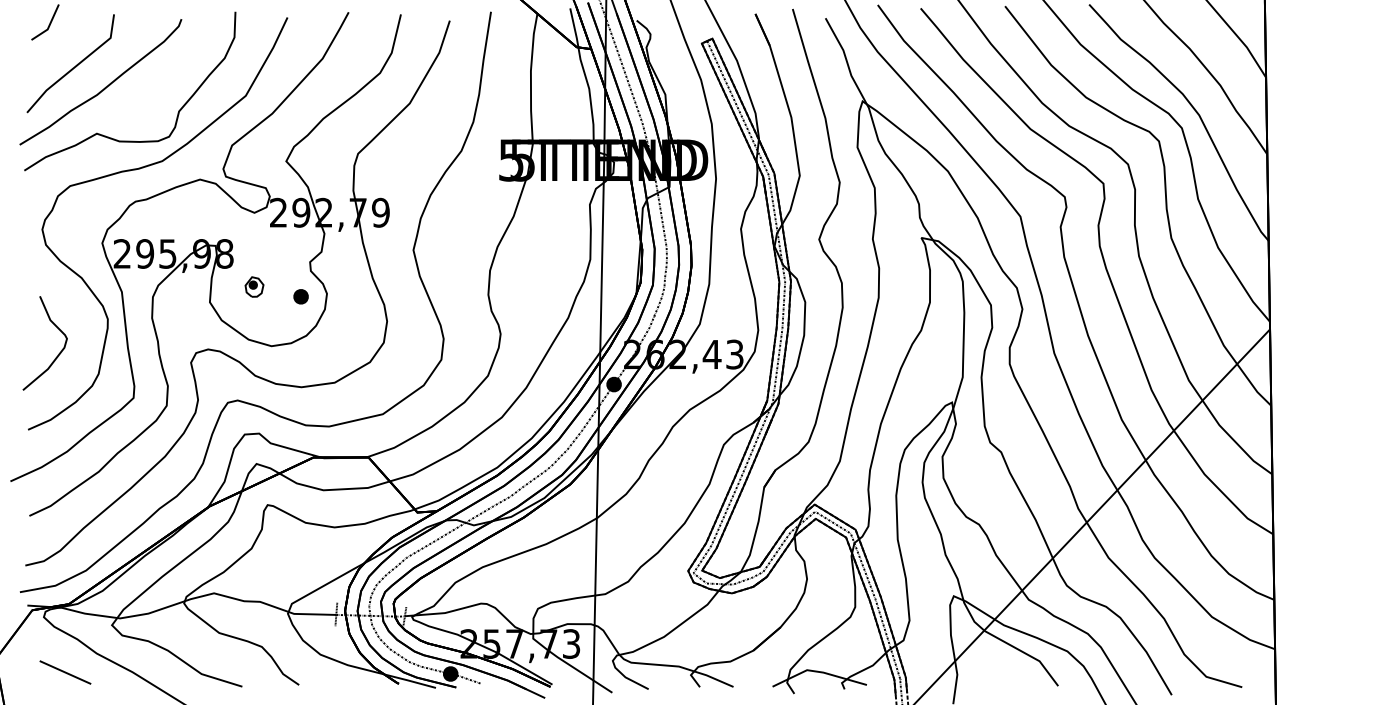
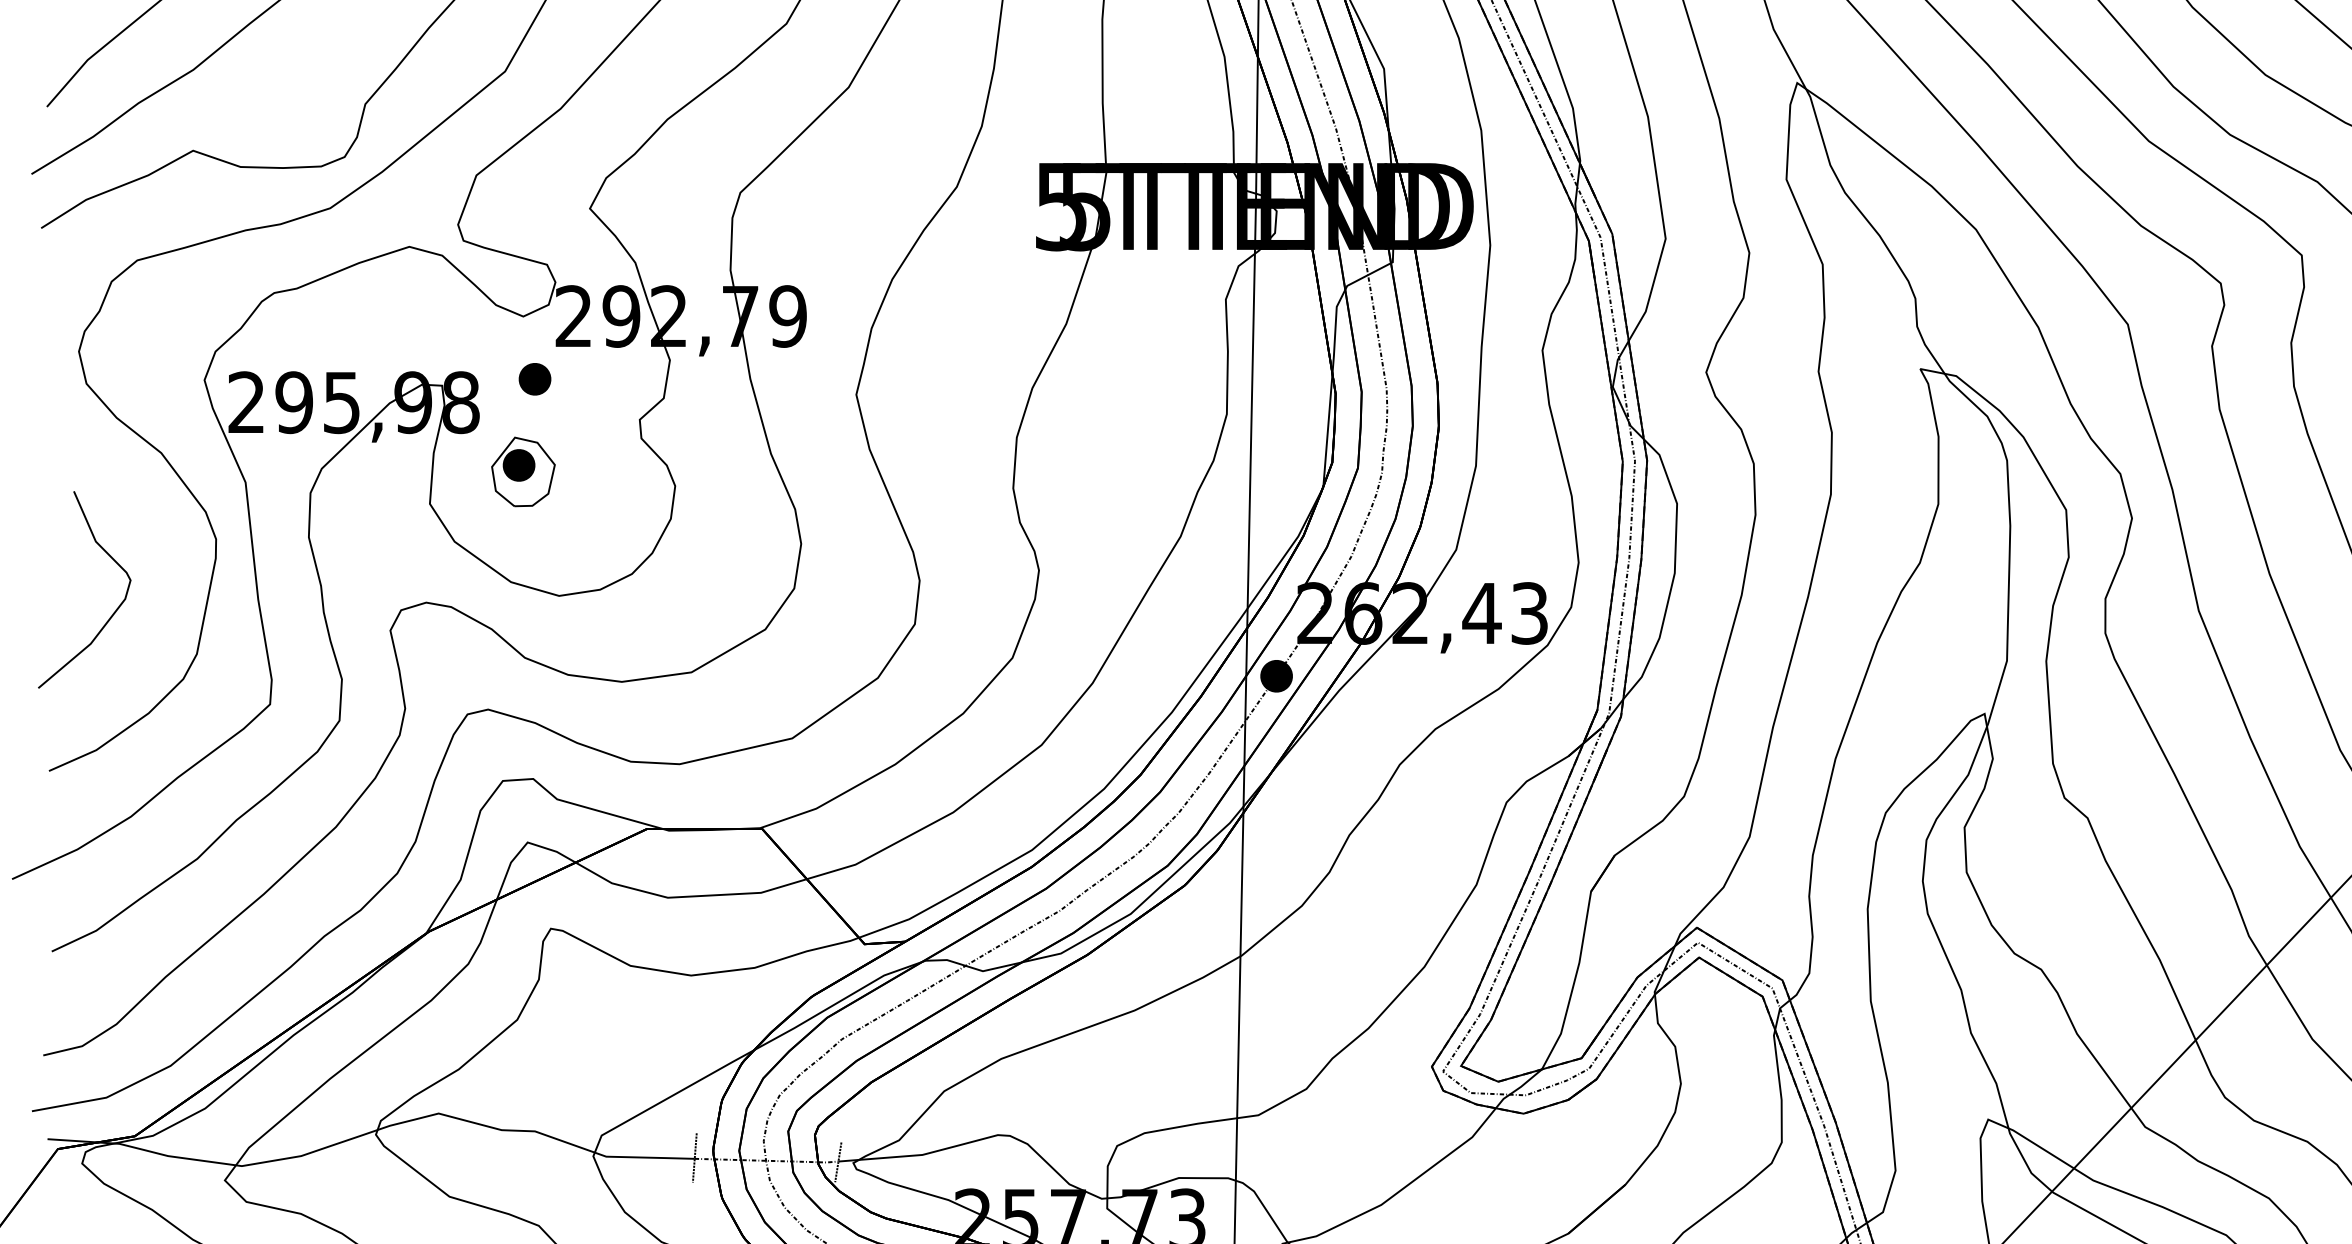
part: (254, 286) -> (523, 470), size x1.67
part: (300, 296) -> (533, 378), moved

